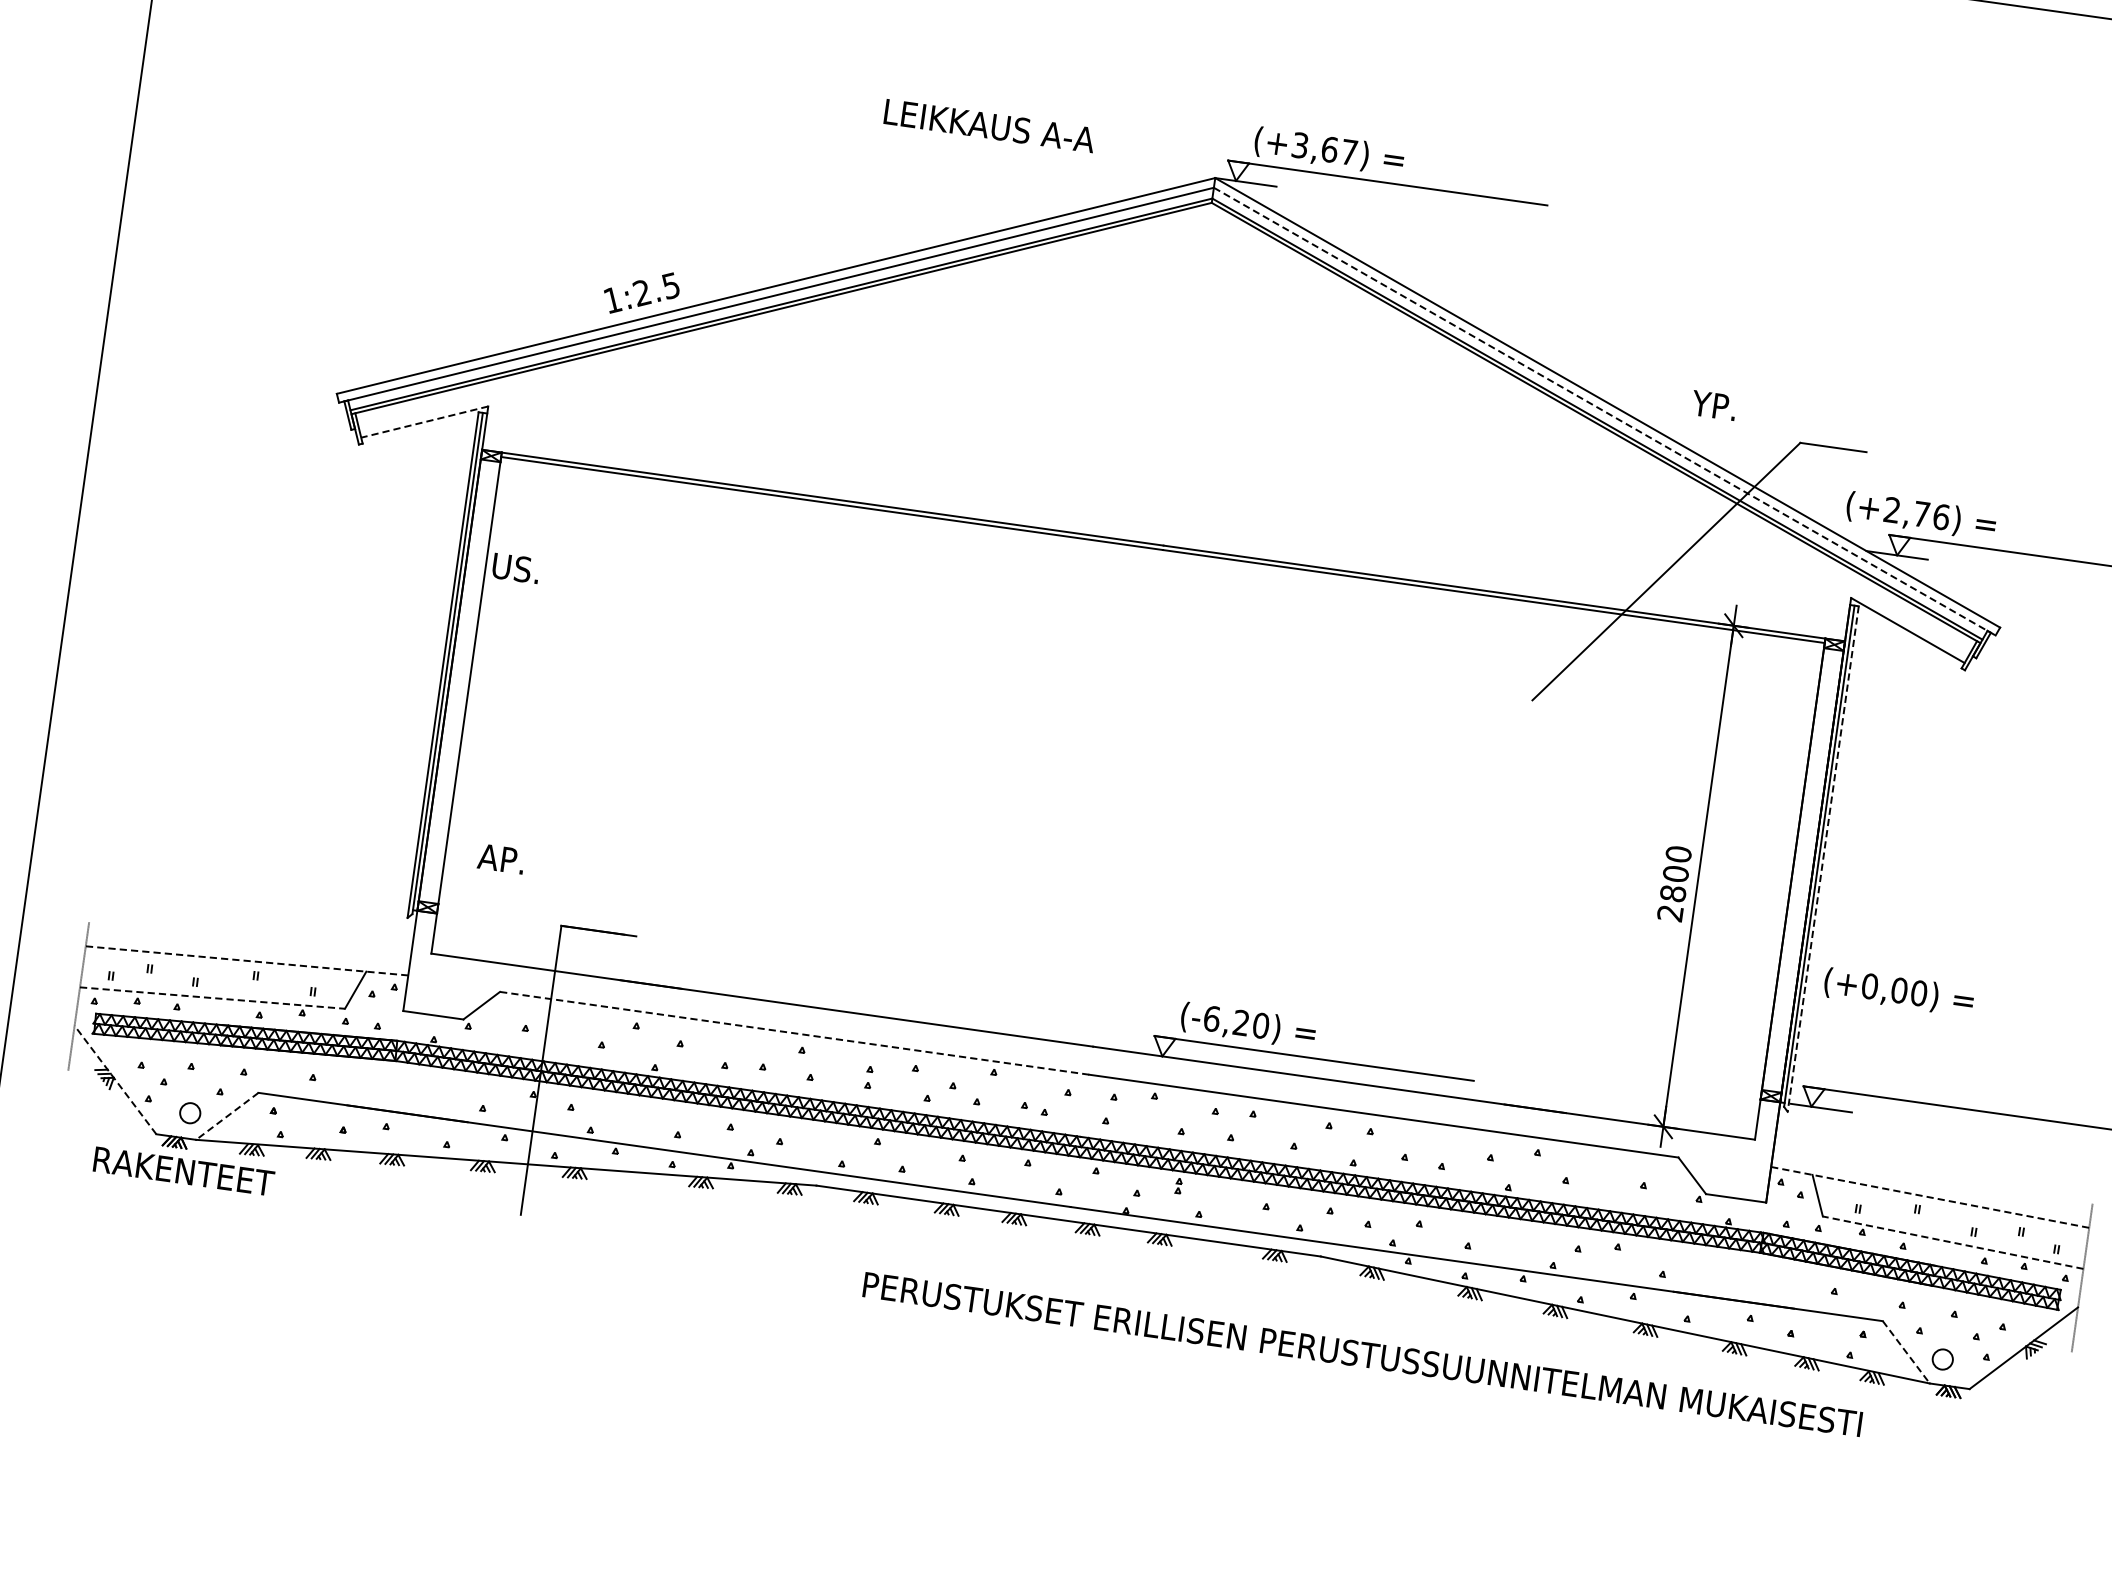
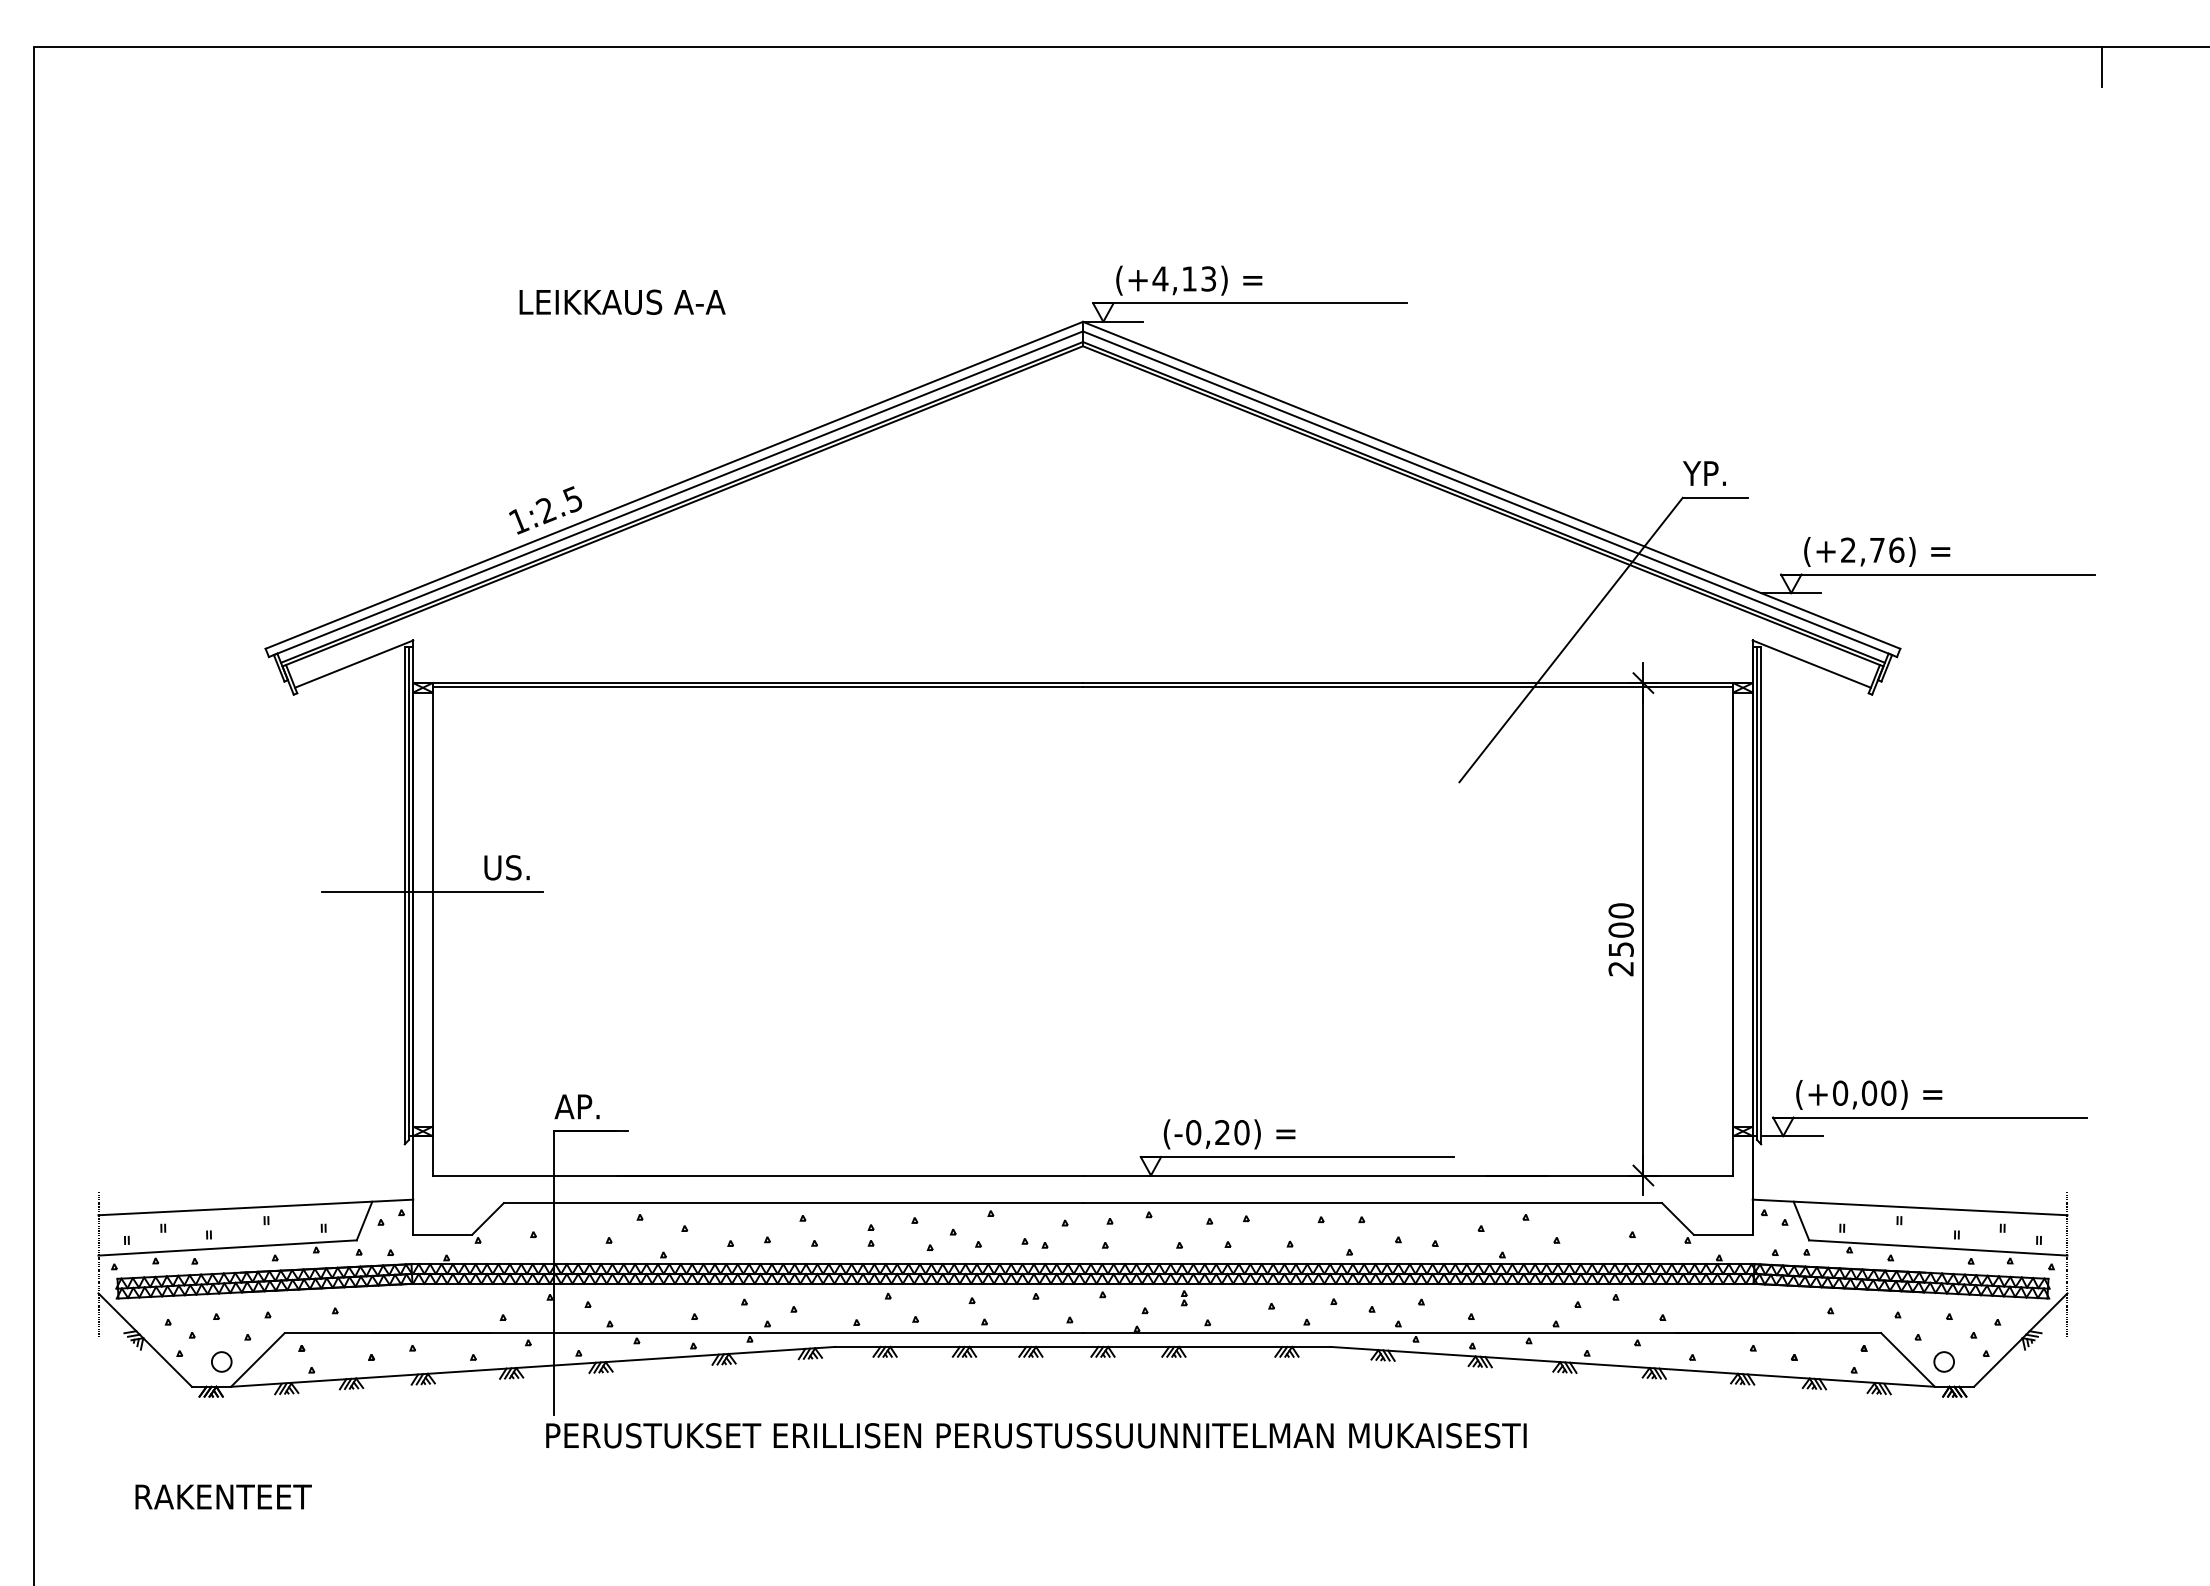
text: (989, 125) -> (622, 301), moved
text: (1324, 148) -> (1184, 278), (+3,67) -> (+4,13)
text: (1714, 405) -> (1704, 473), moved
line: (1605, 412) -> (1490, 494), dashed -> solid
line: (425, 422) -> (354, 664), dashed -> solid
text: (1921, 515) -> (1877, 551), moved
text: (515, 568) -> (506, 867), moved
line: (471, 665) -> (432, 892), added
text: (500, 858) -> (576, 1106), moved
line: (1823, 859) -> (1761, 896), dashed -> solid
text: (1672, 893) -> (1620, 949), 2800 -> 2500
line: (246, 960) -> (255, 1207), dashed -> solid
text: (1899, 991) -> (1869, 1094), moved
line: (213, 997) -> (228, 1247), dashed -> solid
text: (1211, 1018) -> (1193, 1132), (-6,20) -> (-0,20)
line: (794, 1033) -> (793, 1203), dashed -> solid
line: (114, 1079) -> (144, 1339), dashed -> solid
line: (226, 1115) -> (257, 1359), dashed -> solid
text: (183, 1170) -> (223, 1496), moved
line: (1930, 1197) -> (1910, 1207), dashed -> solid
line: (1952, 1242) -> (1937, 1247), dashed -> solid
line: (1906, 1351) -> (1908, 1359), dashed -> solid
text: (1362, 1354) -> (1036, 1435), moved

